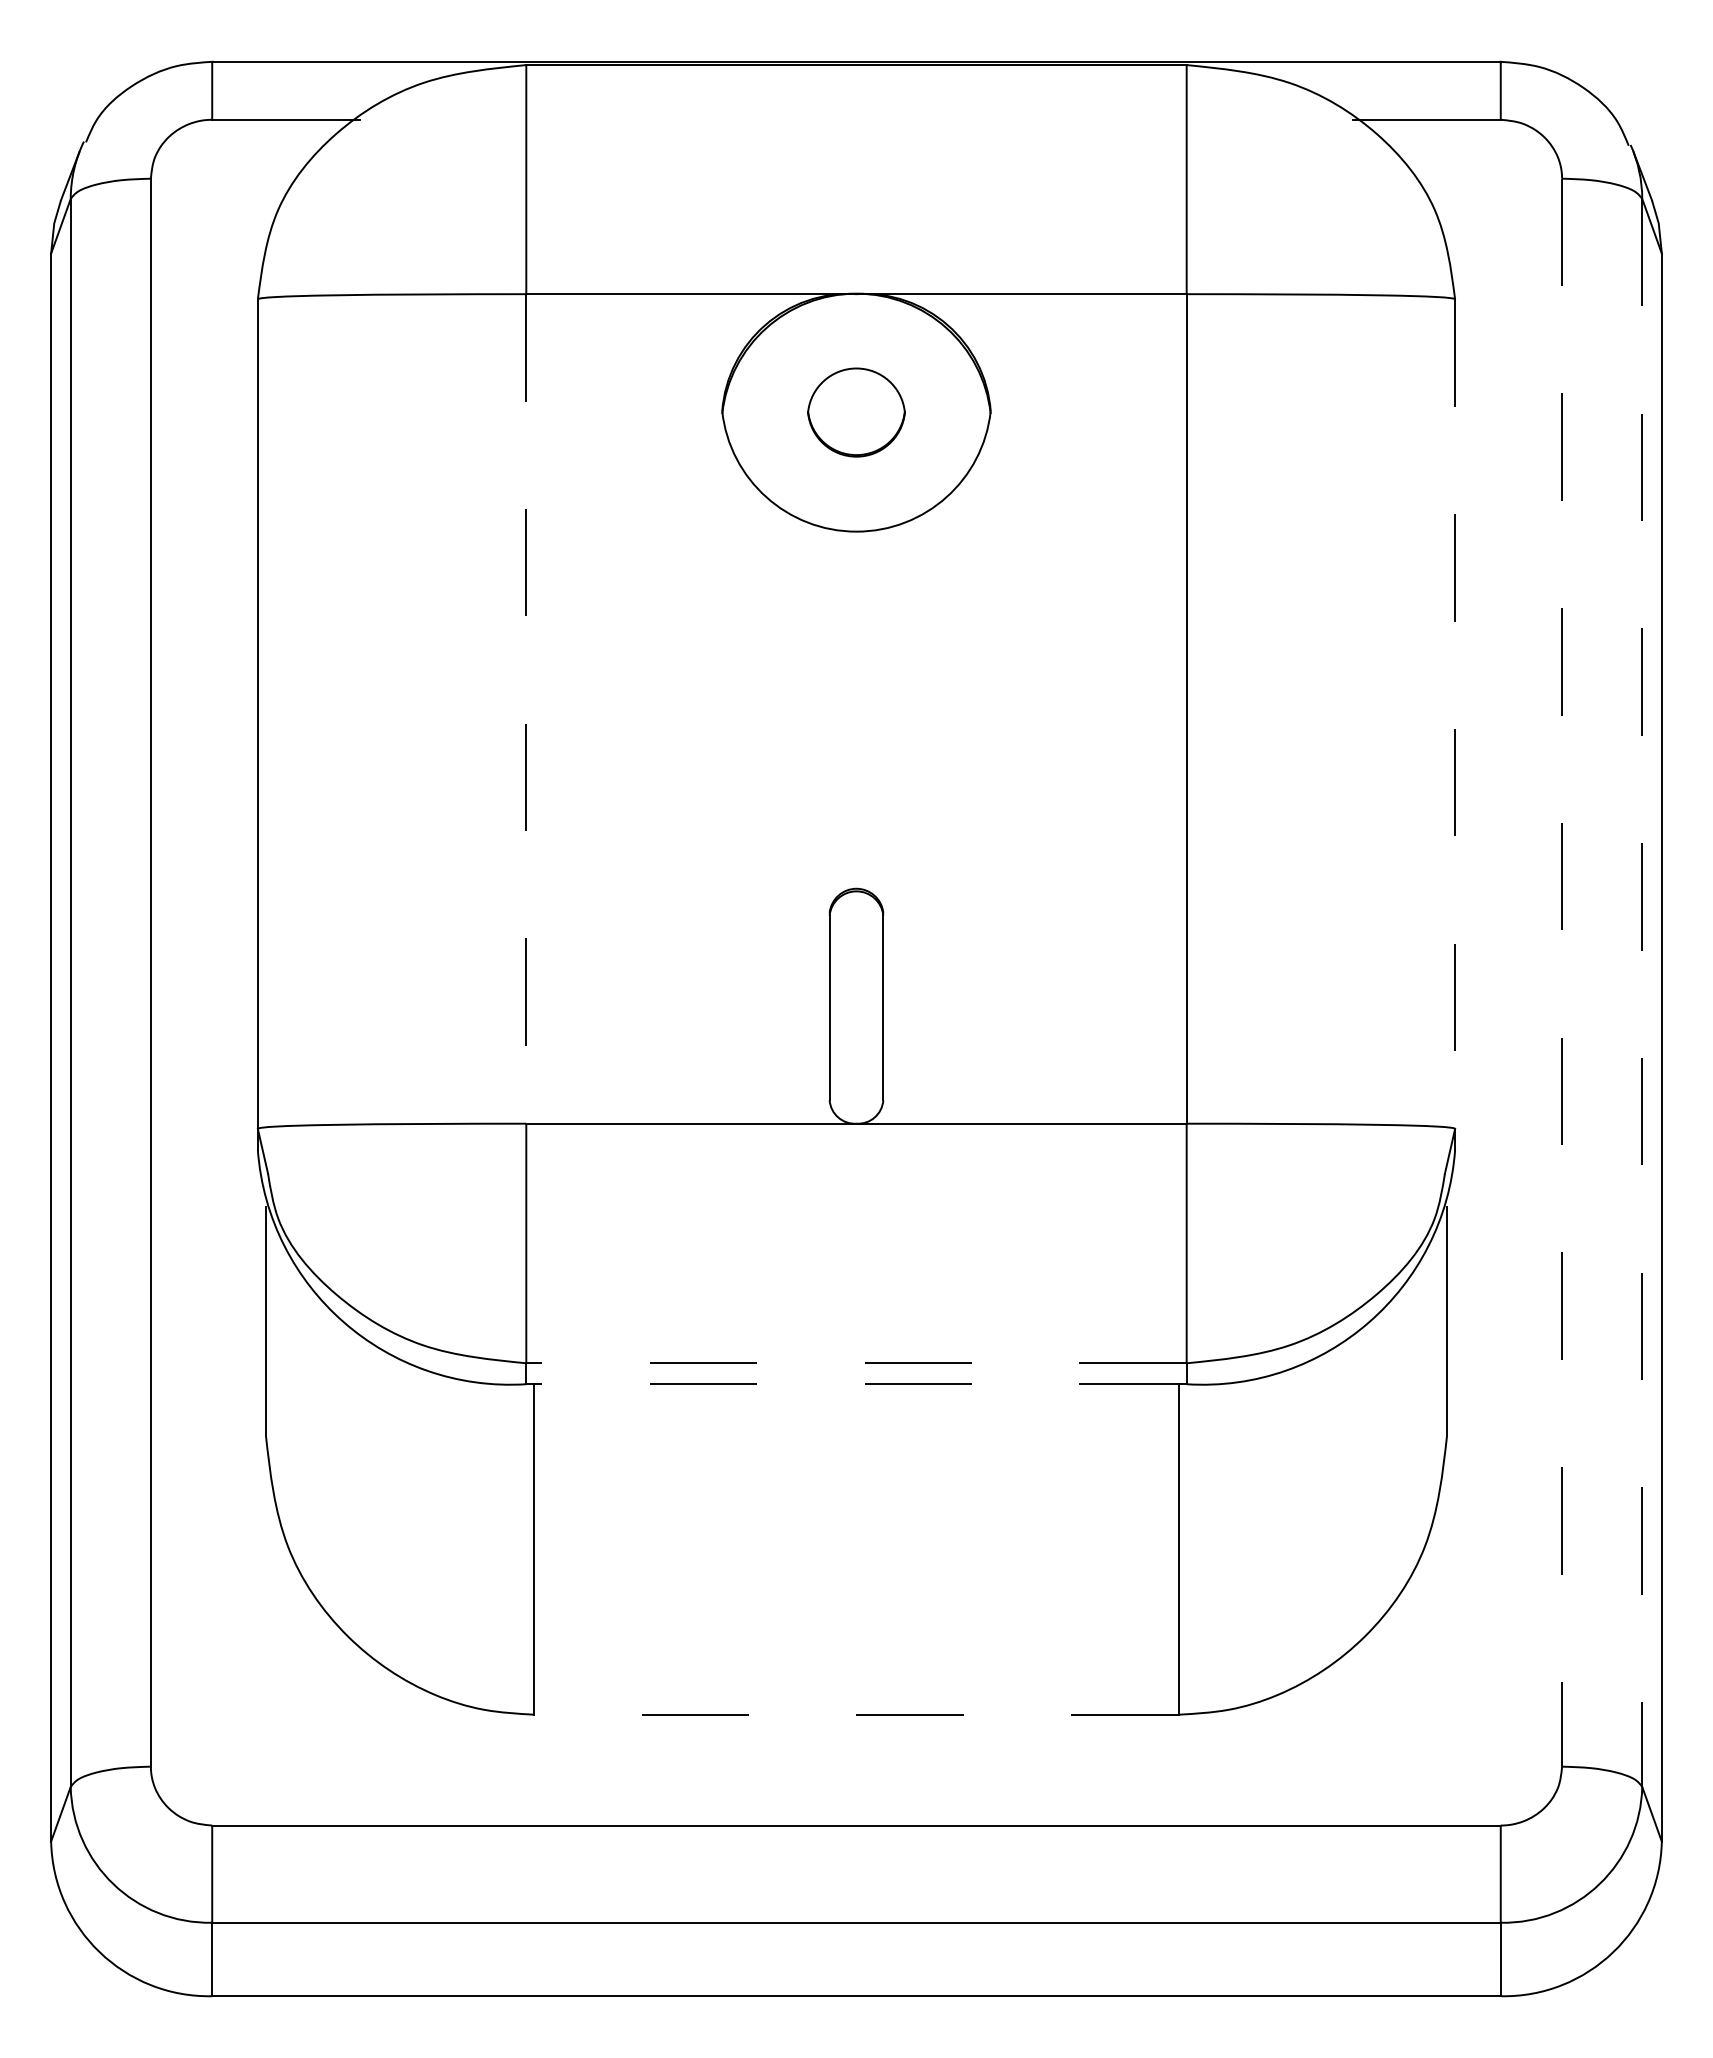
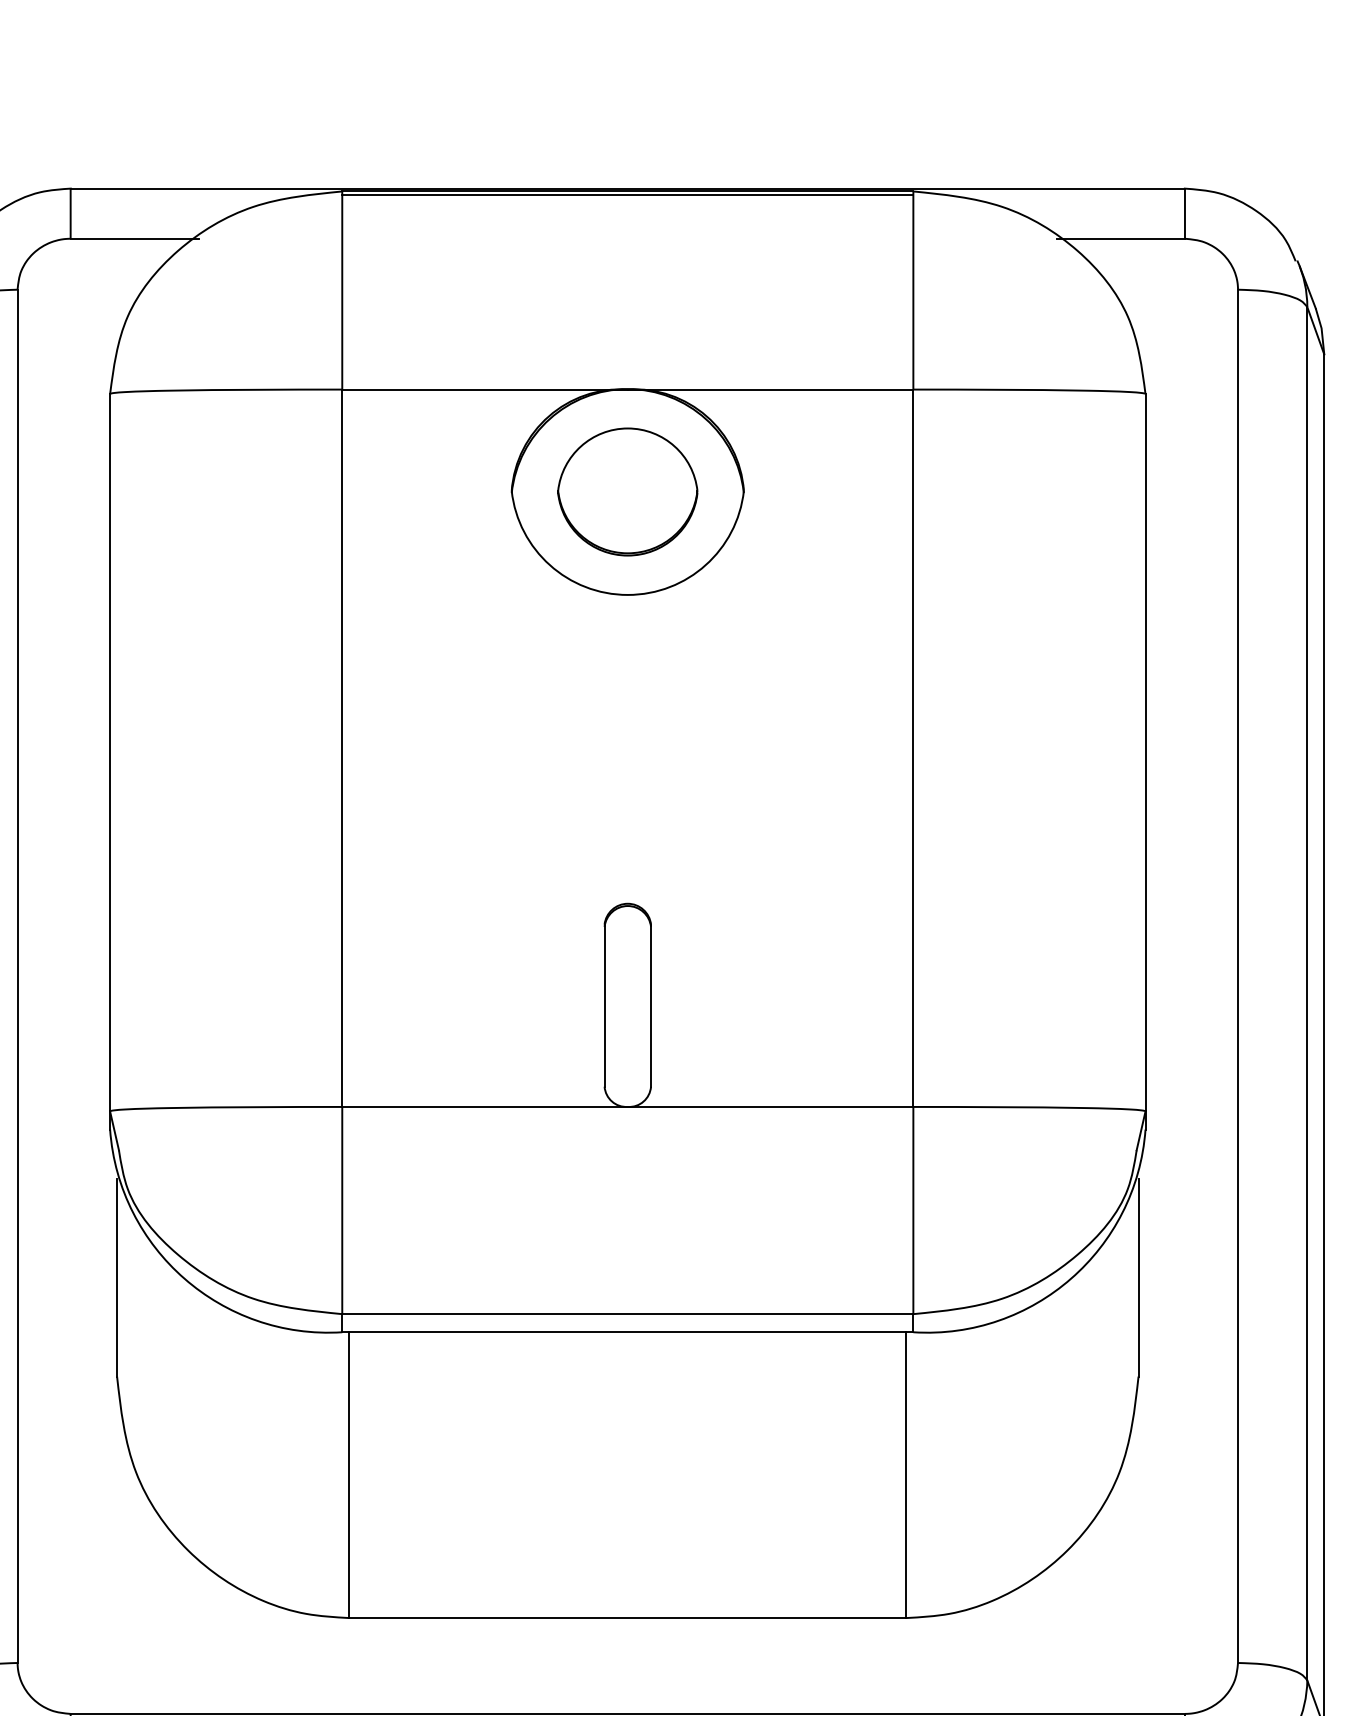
line: (856, 69) -> (627, 195), added
part: (856, 412) -> (627, 491), size x1.67
line: (526, 708) -> (342, 747), dashed -> solid
line: (1455, 714) -> (1145, 753), dashed -> solid
line: (1562, 972) -> (1238, 976), dashed -> solid
line: (1642, 992) -> (1307, 993), dashed -> solid
line: (855, 1363) -> (626, 1314), dashed -> solid
line: (855, 1384) -> (626, 1332), dashed -> solid
line: (855, 1714) -> (626, 1617), dashed -> solid

